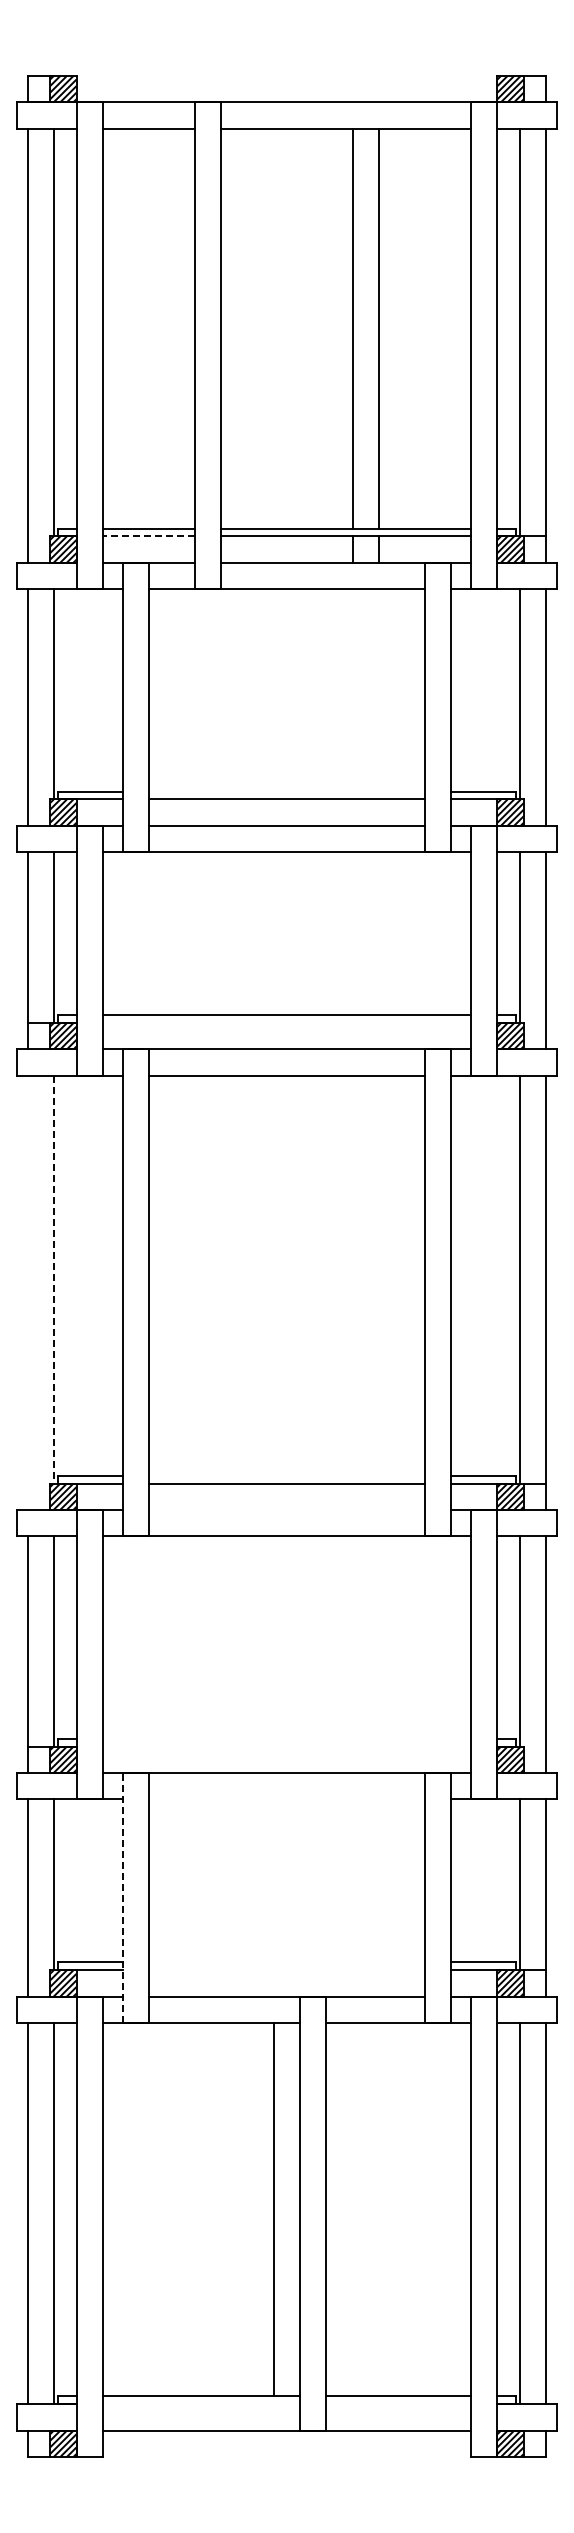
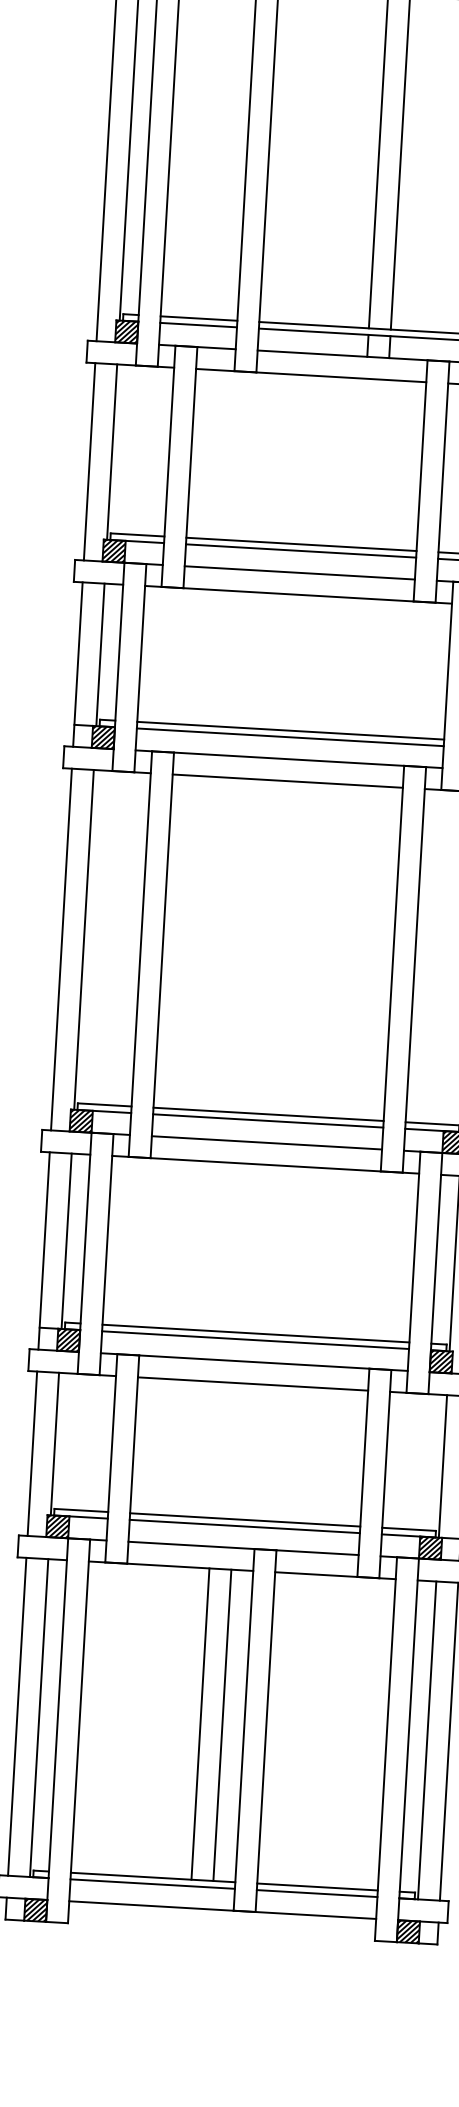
line: (148, 536) -> (198, 325), dashed -> solid
line: (286, 791) -> (301, 544), added
line: (286, 1023) -> (289, 737), added
line: (54, 1279) -> (84, 939), dashed -> solid
line: (27, 1292) -> (61, 949), added
line: (286, 1475) -> (268, 1114), added
line: (286, 1509) -> (266, 1142), added
line: (286, 1738) -> (255, 1333), added
line: (286, 1746) -> (255, 1340), added
line: (286, 1799) -> (252, 1384), added
line: (122, 1897) -> (111, 1457), dashed -> solid
line: (286, 1962) -> (244, 1519), added
line: (286, 1970) -> (244, 1526), added
line: (247, 2209) -> (200, 1723), added
line: (201, 2404) -> (152, 1884), added
line: (398, 2404) -> (316, 1893), added

